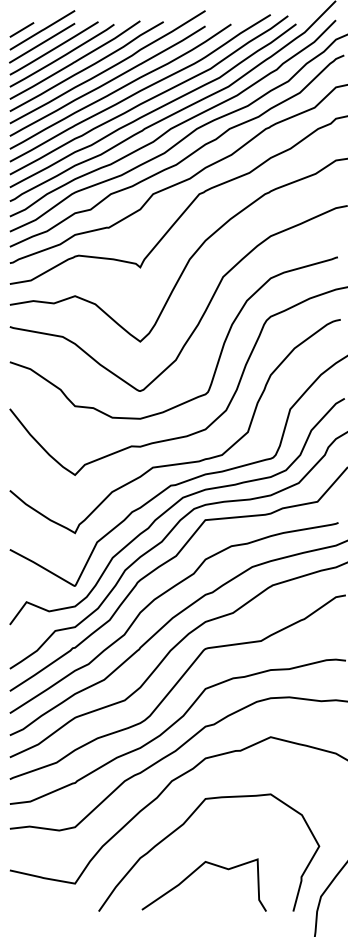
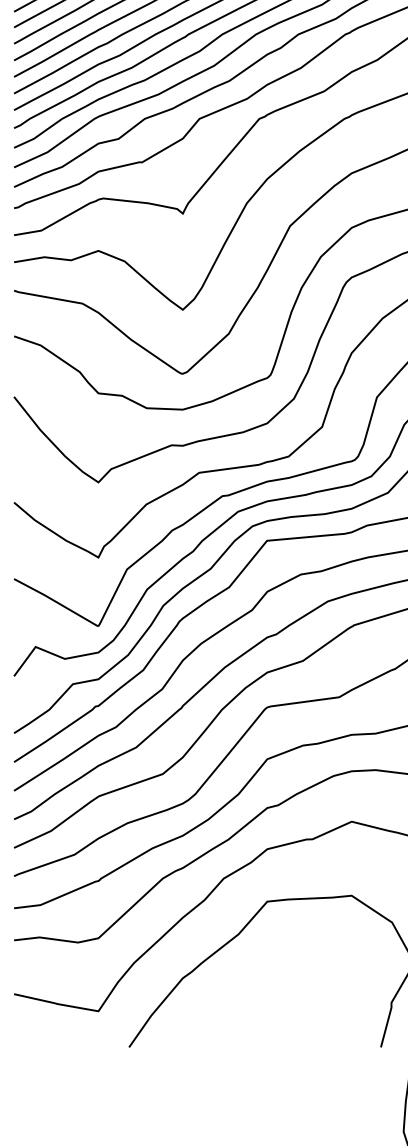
curve: (193, 873) -> (251, 998), removed

